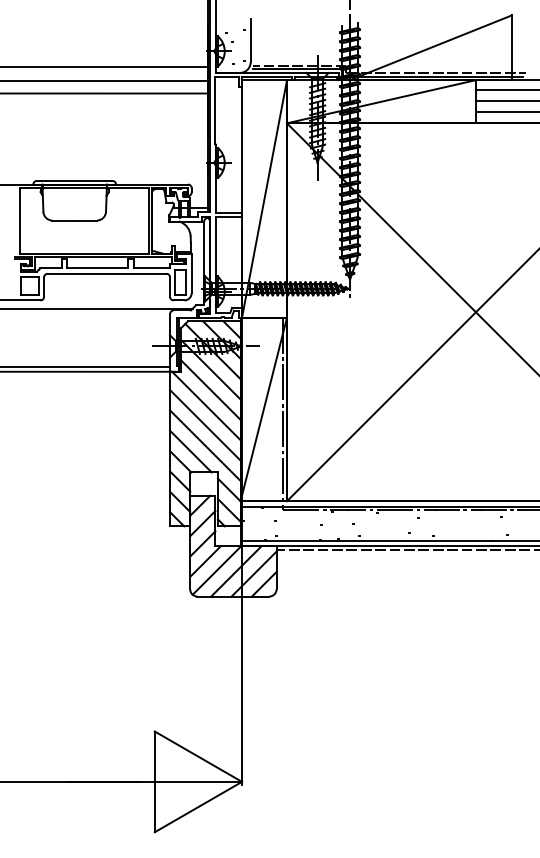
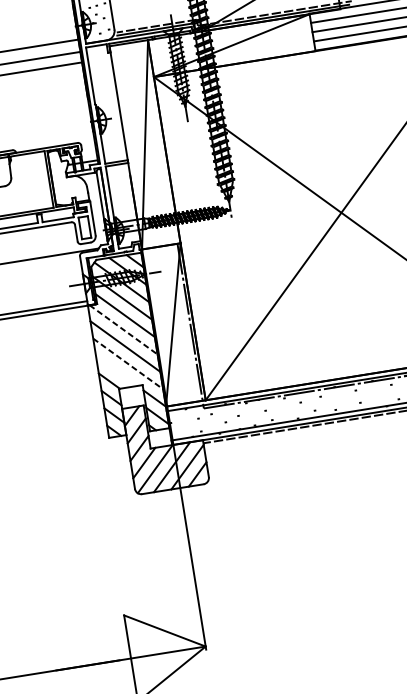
line: (206, 406) -> (123, 330), solid -> dashed
line: (205, 445) -> (128, 363), solid -> dashed
line: (190, 451) -> (116, 371), removed

